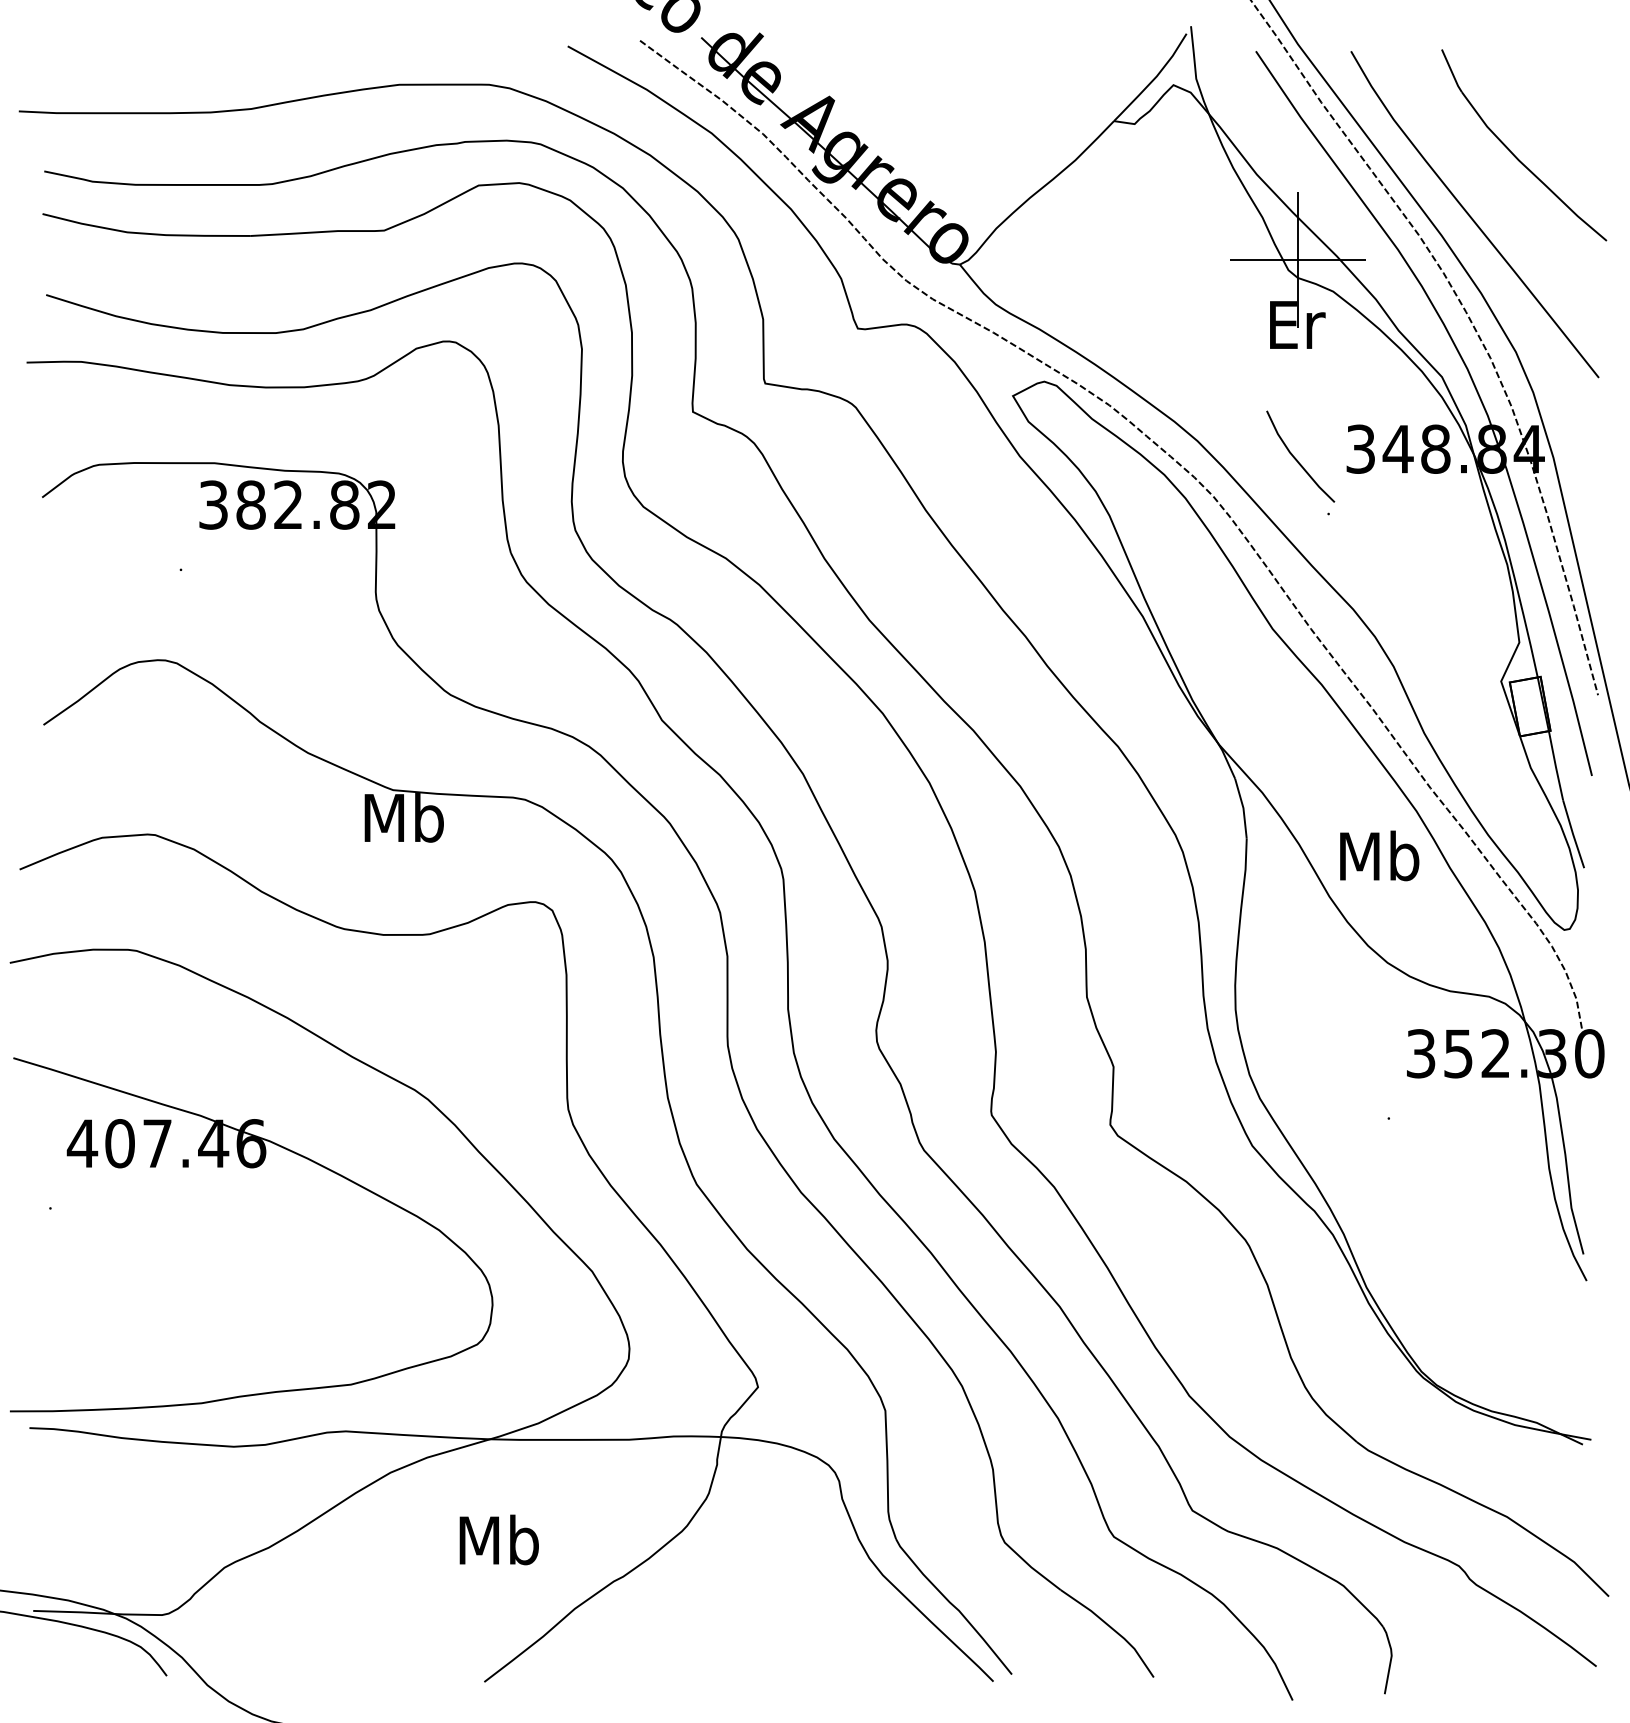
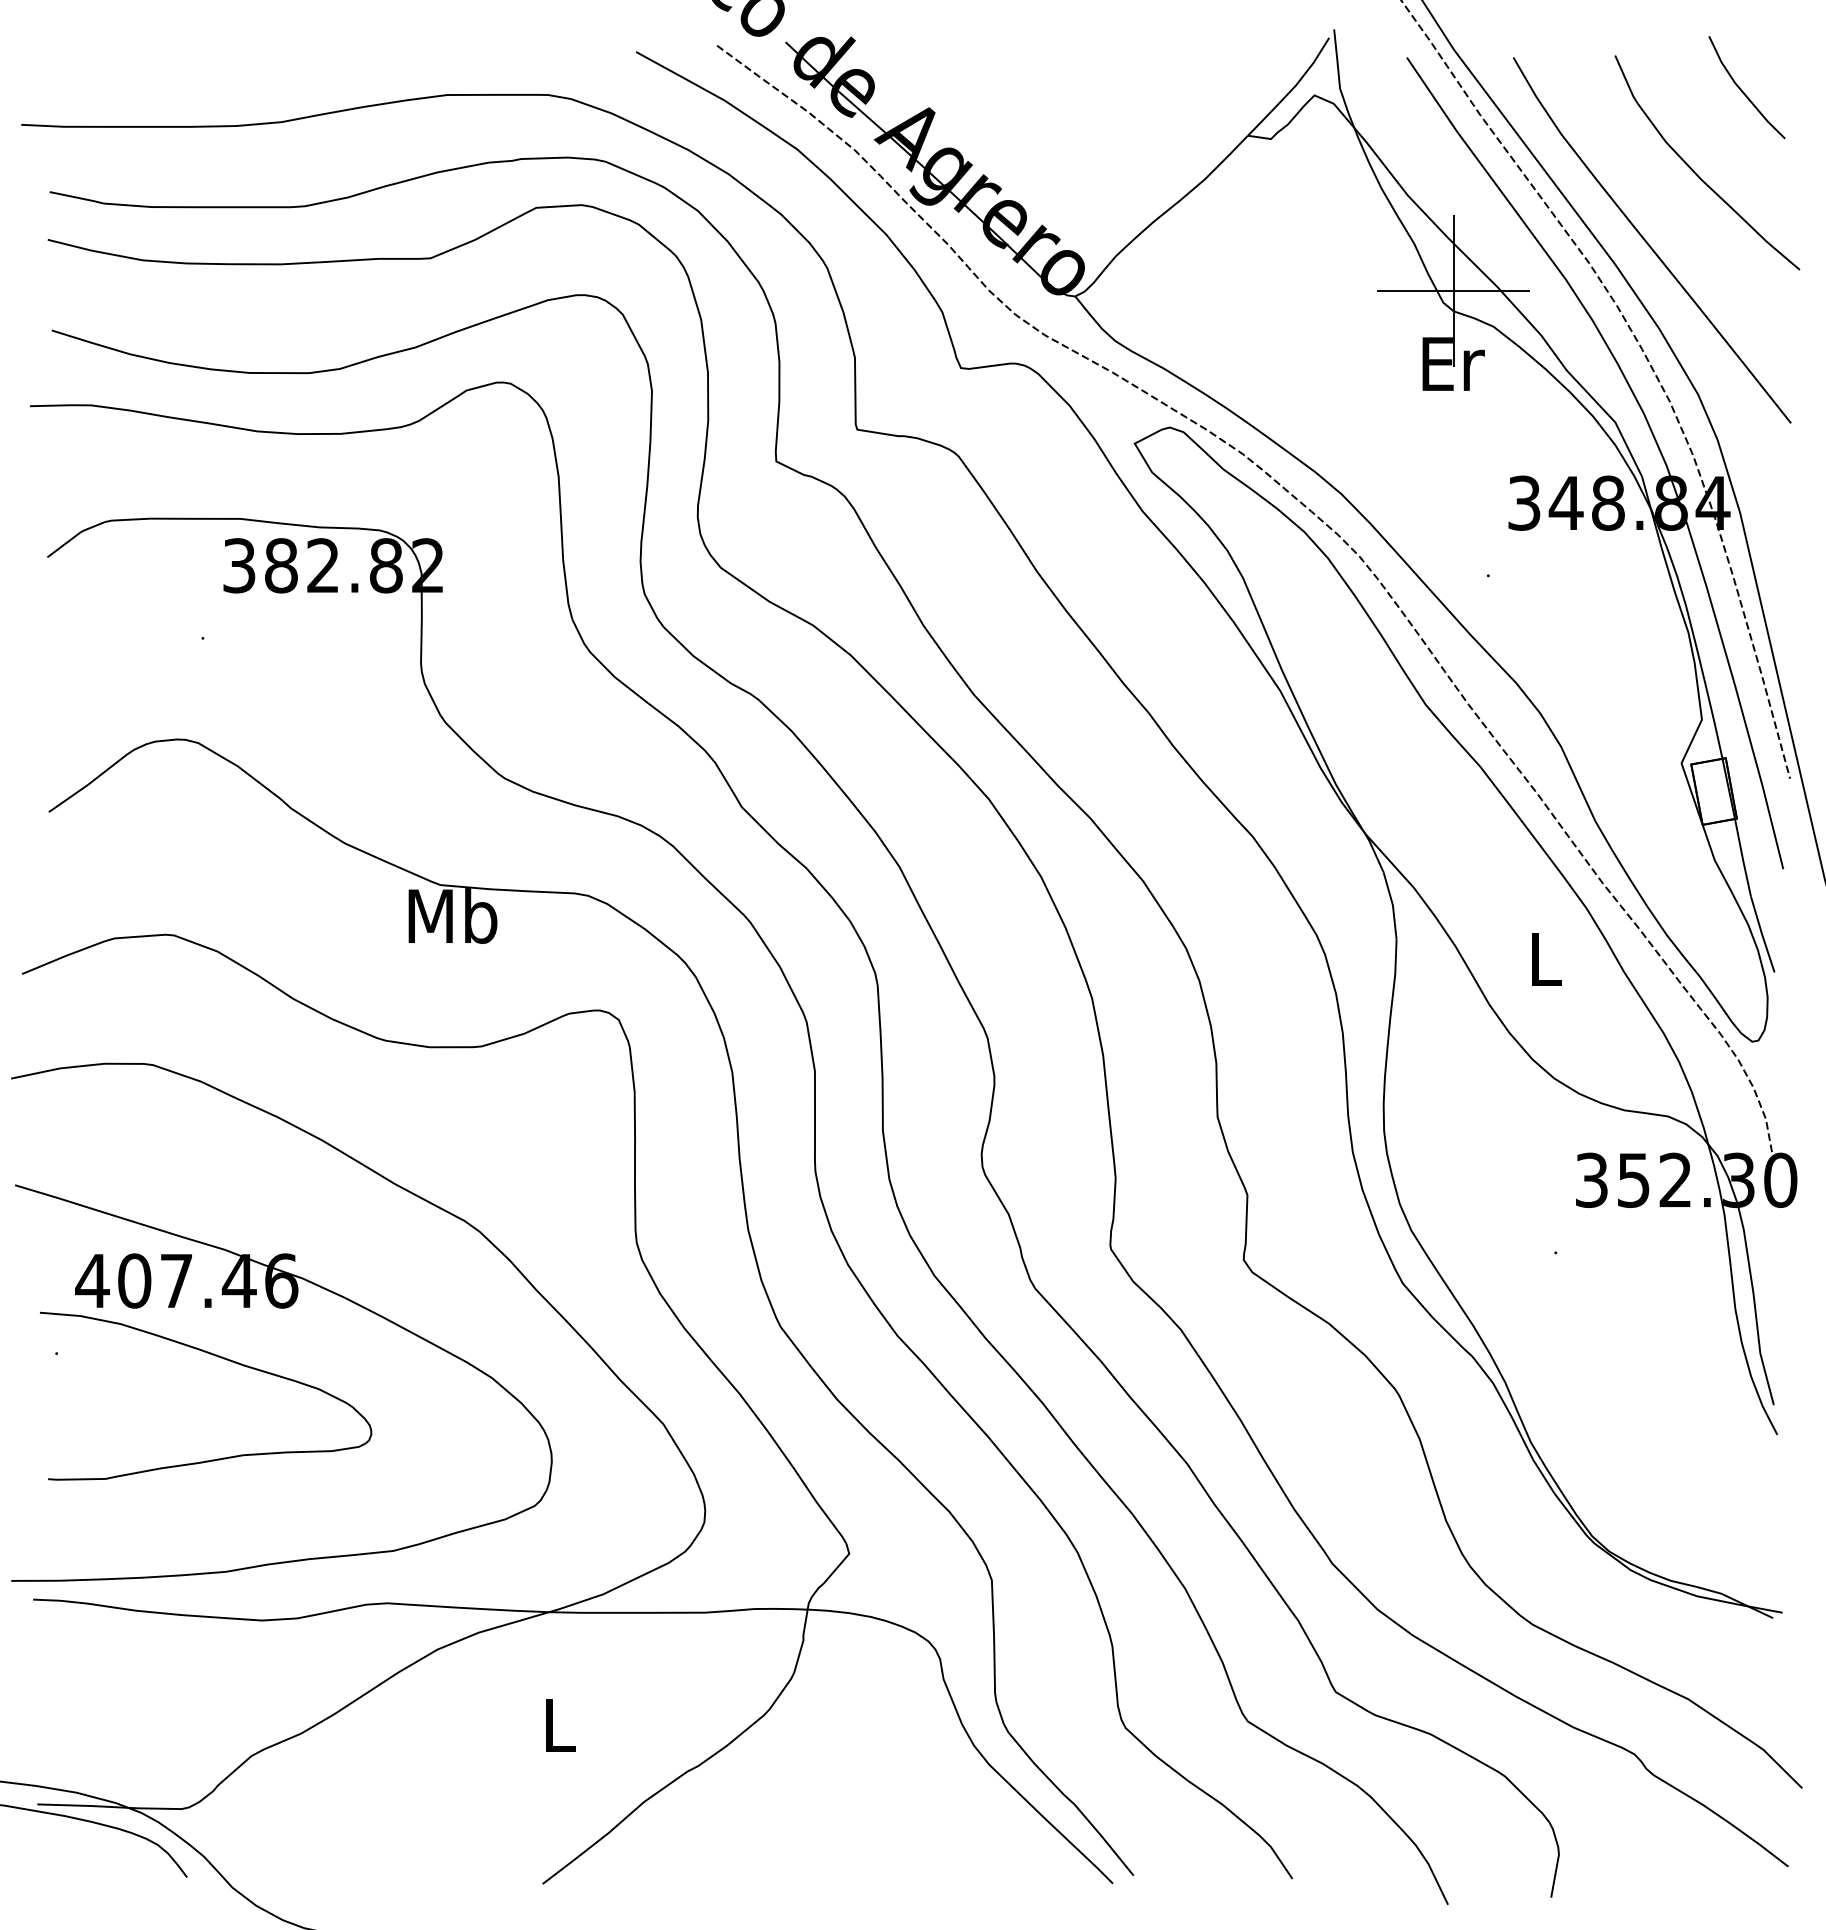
line: (1296, 459) -> (1742, 90), moved
text: (1379, 855) -> (1545, 958), Mb -> L
curve: (199, 1213) -> (223, 1359), added
text: (499, 1539) -> (559, 1724), Mb -> L

